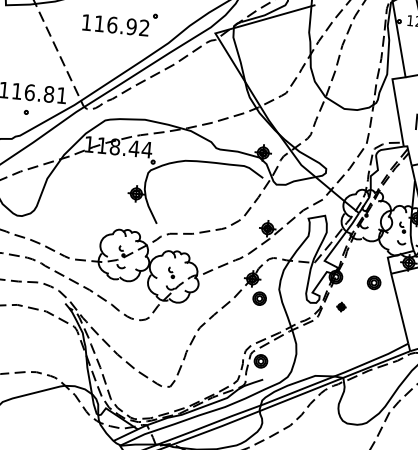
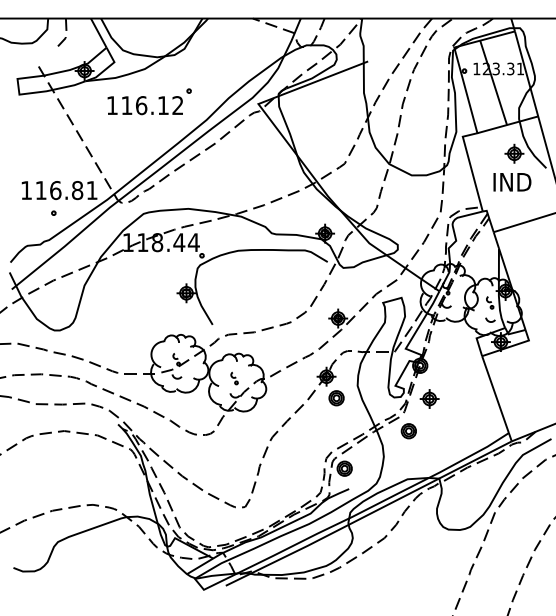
text: (131, 26) -> (163, 105), 116.92 -> 116.12
part: (373, 283) -> (408, 431), moved
part: (341, 306) -> (429, 398), size x1.67

